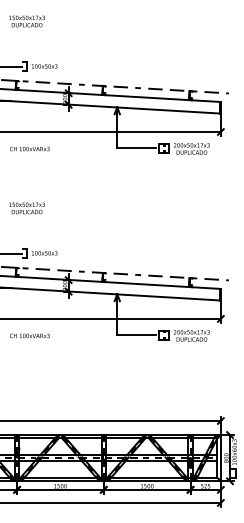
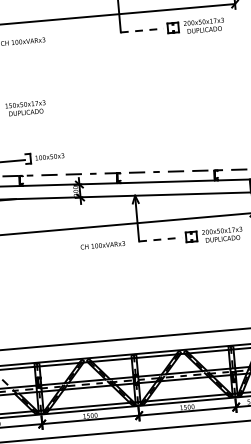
line: (136, 148) -> (142, 30), solid -> dashed
text: (29, 335) -> (102, 244), moved
line: (136, 335) -> (160, 239), solid -> dashed

